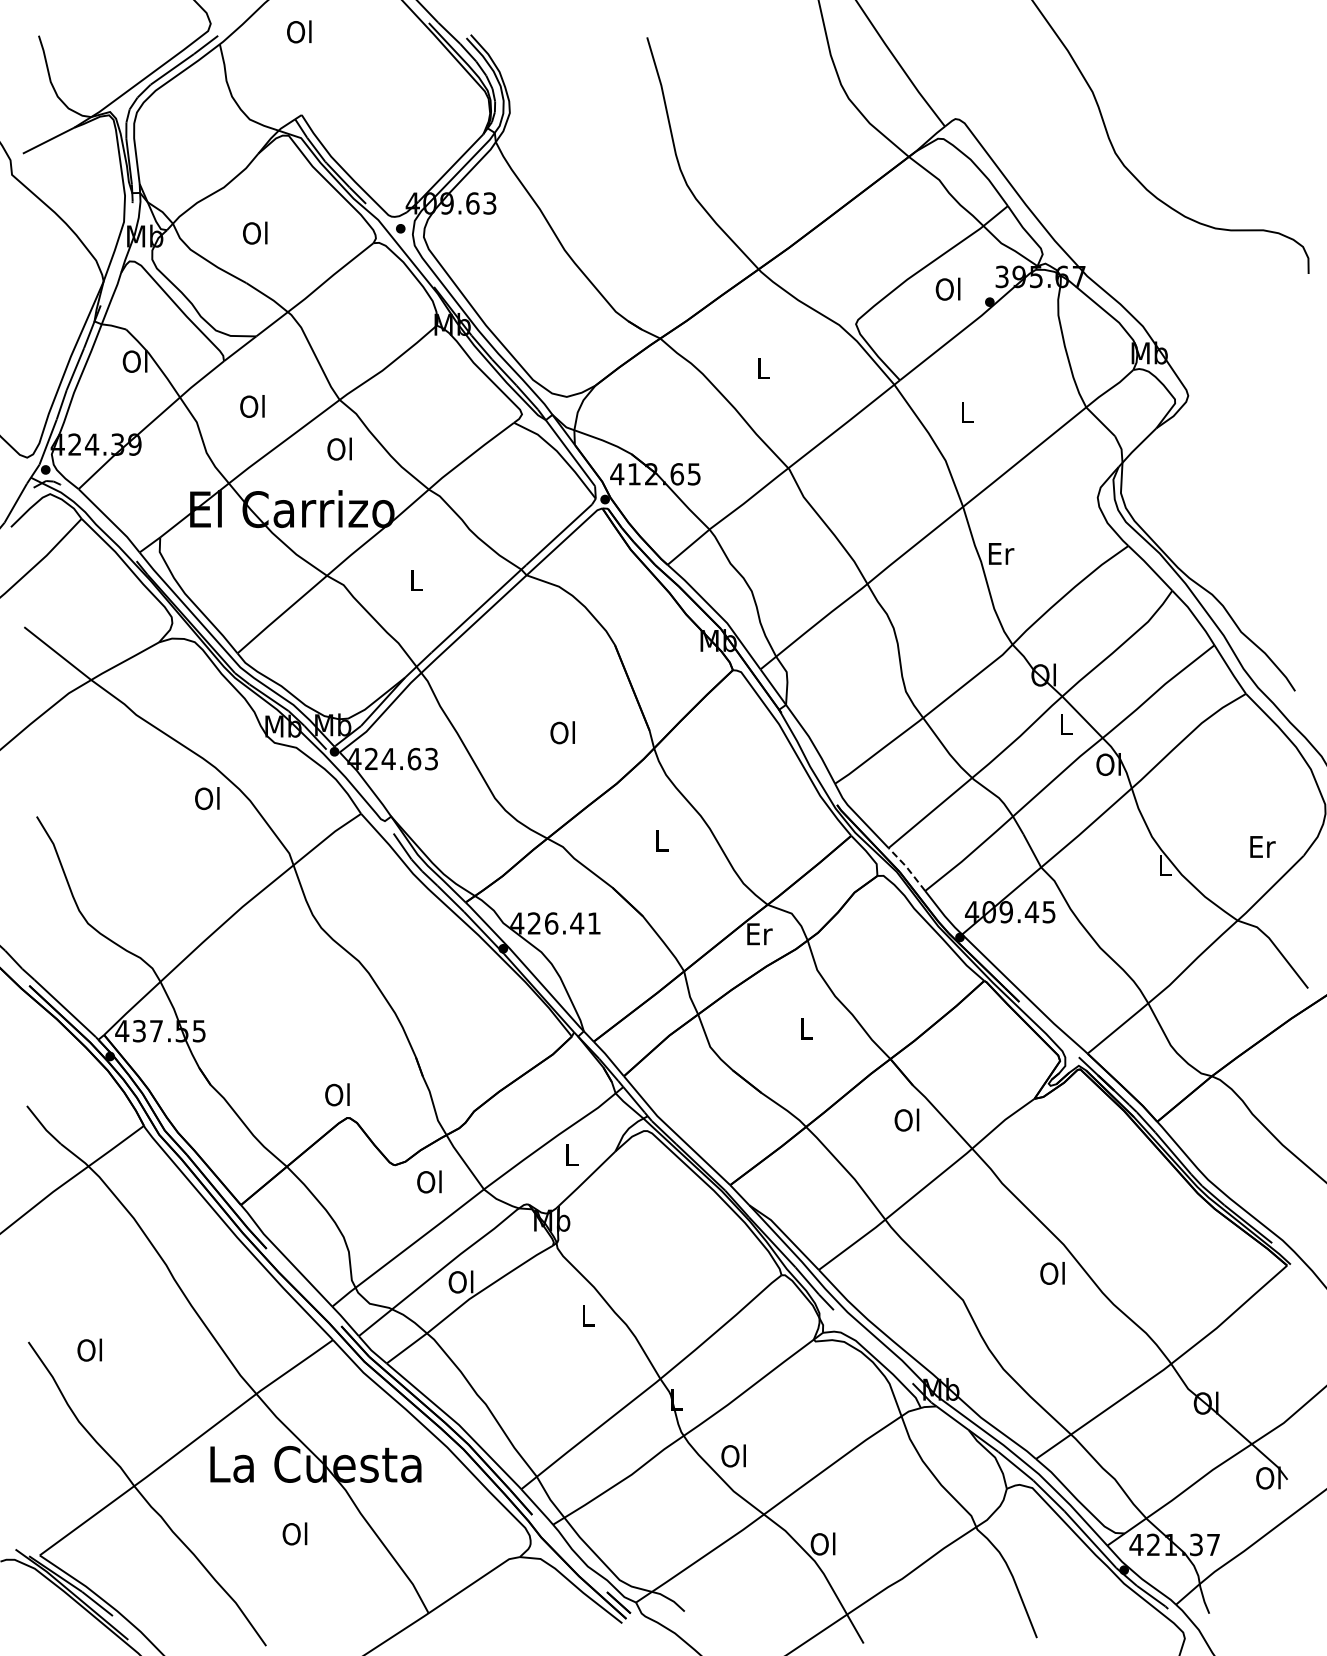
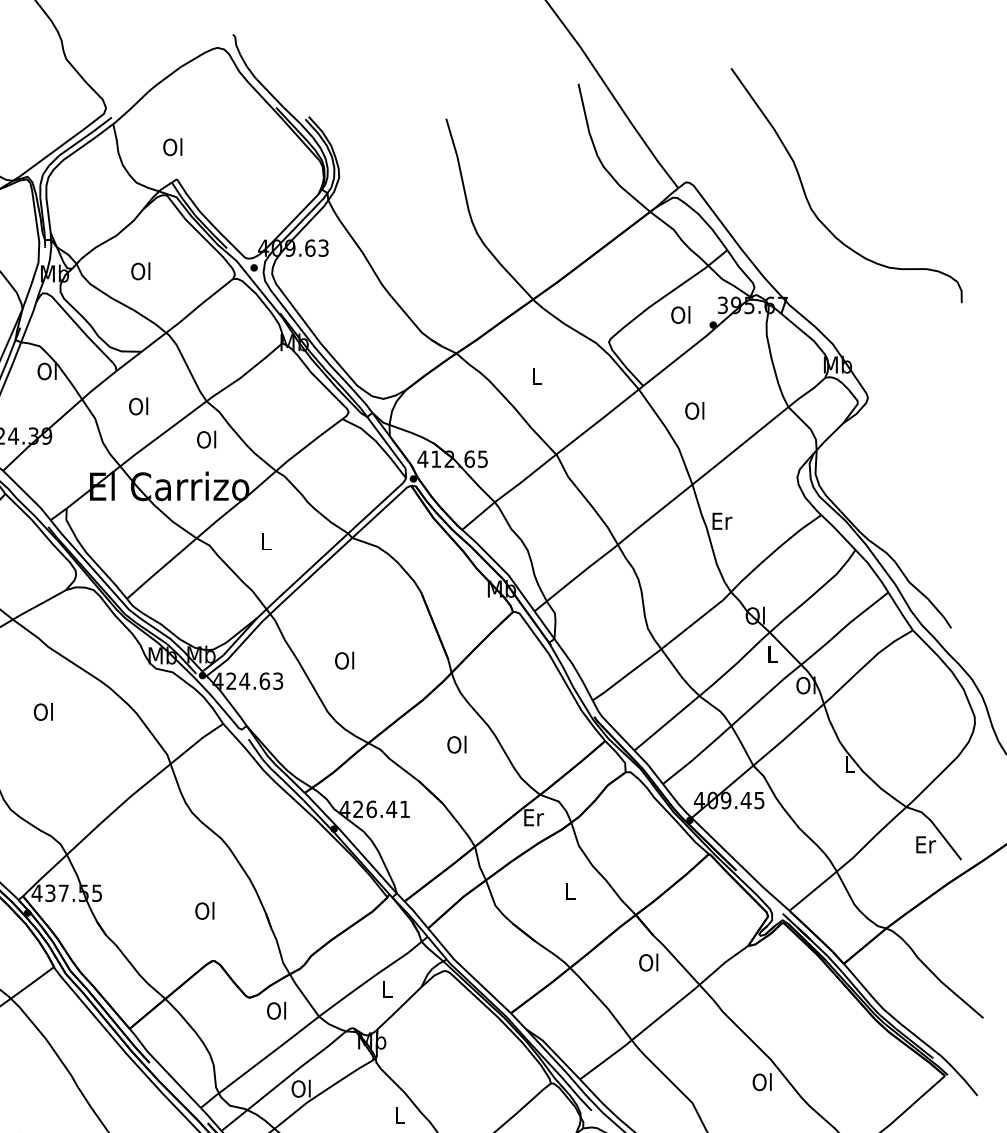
text: (299, 31) -> (172, 146), moved
text: (965, 411) -> (694, 410), L -> Ol
text: (562, 732) -> (344, 660), moved
text: (207, 798) -> (43, 711), moved
text: (660, 840) -> (456, 744), L -> Ol
text: (1262, 846) -> (925, 844), moved
line: (907, 867) -> (649, 765), dashed -> solid
text: (337, 1094) -> (204, 910), moved

